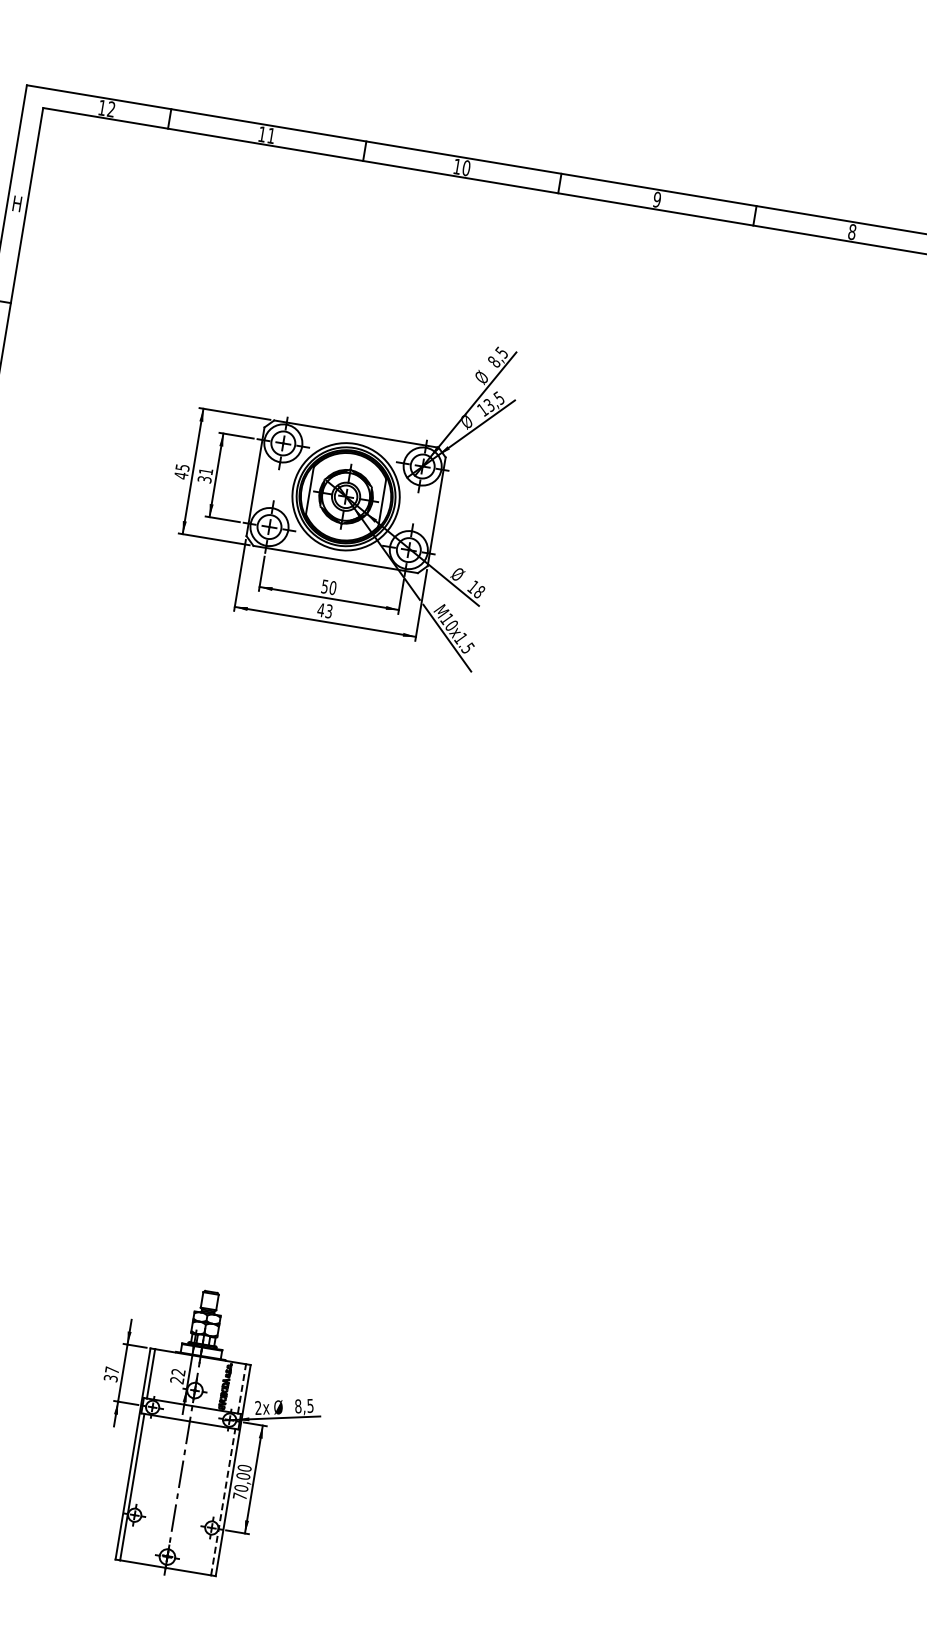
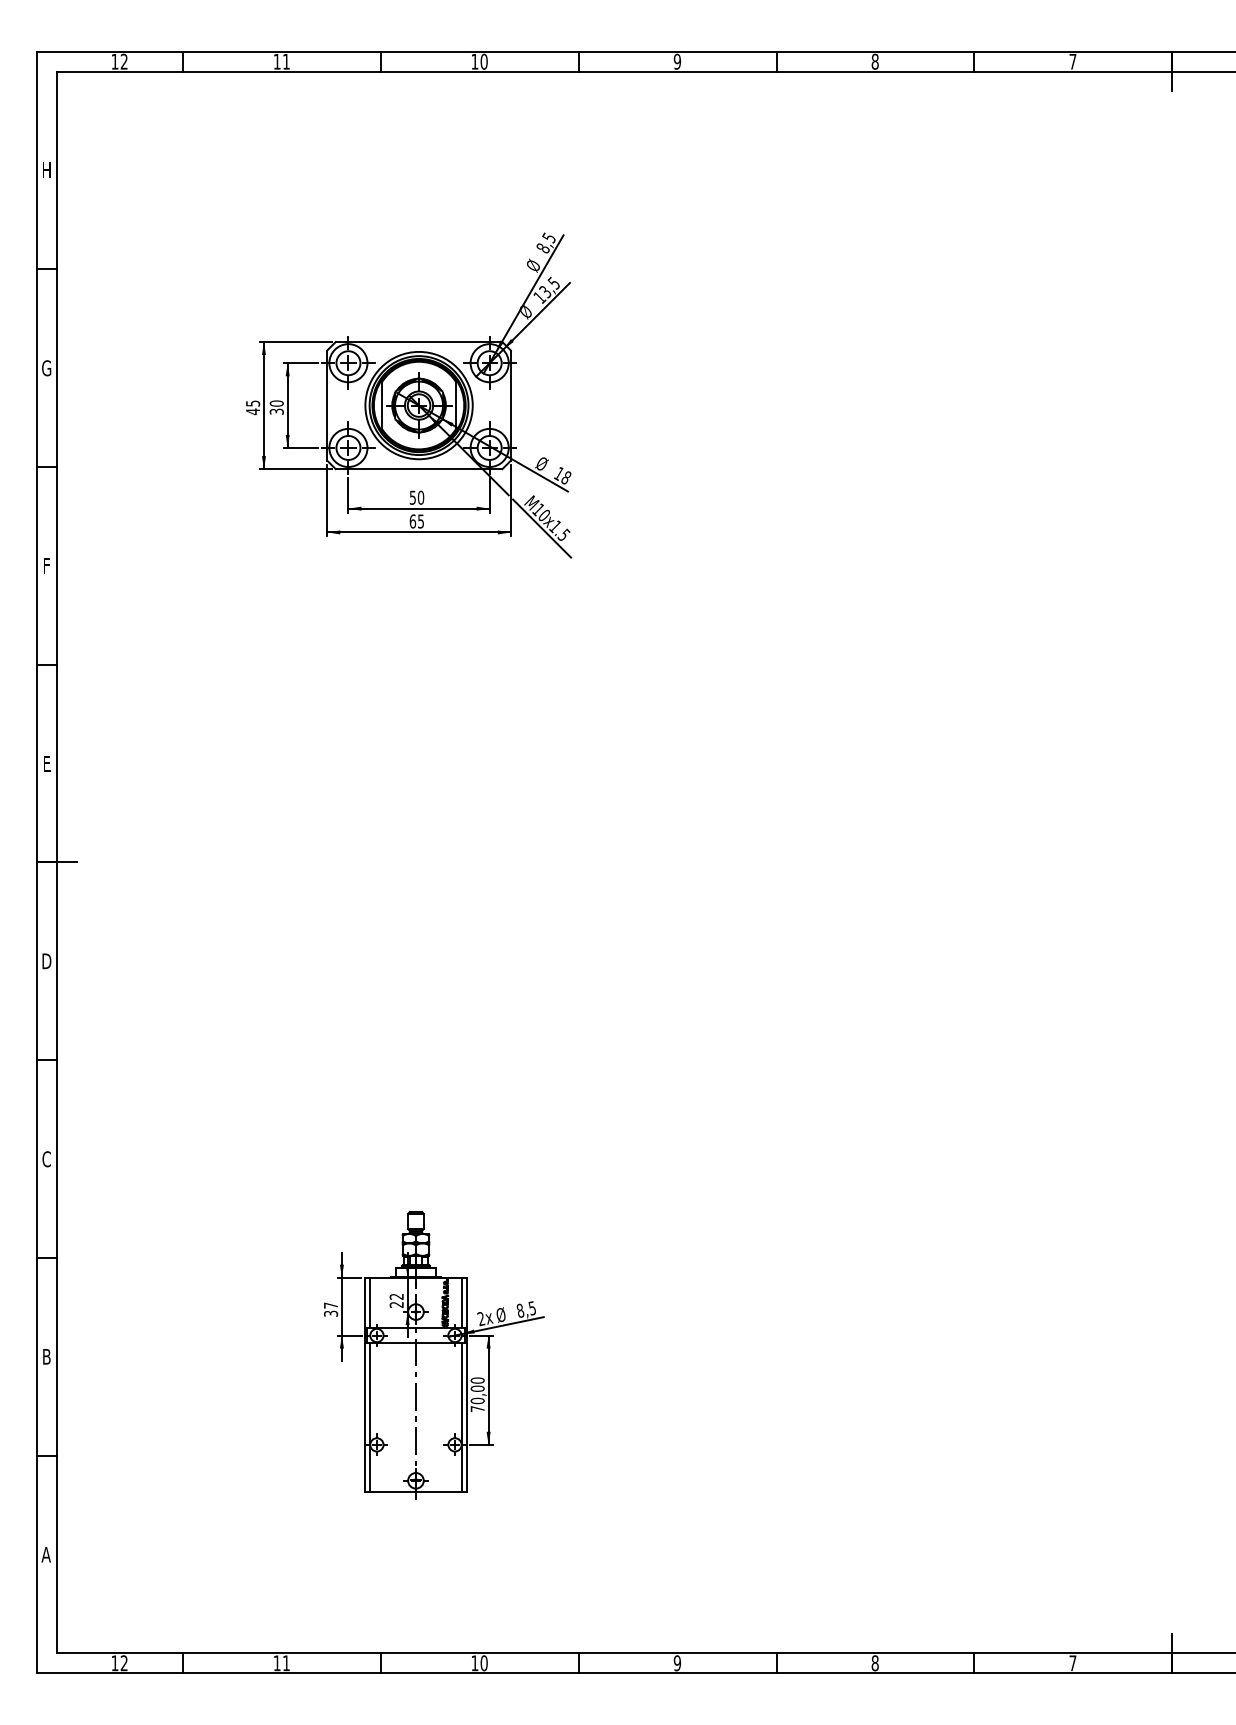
text: (205, 471) -> (276, 403), 31 -> 30
text: (324, 610) -> (416, 521), 43 -> 65
line: (242, 1388) -> (462, 1302), dashed -> solid
line: (223, 1502) -> (462, 1417), dashed -> solid

